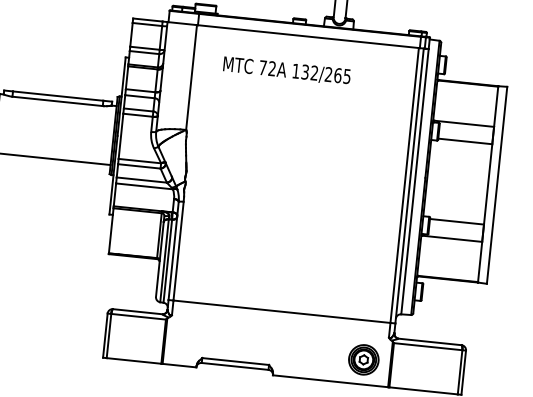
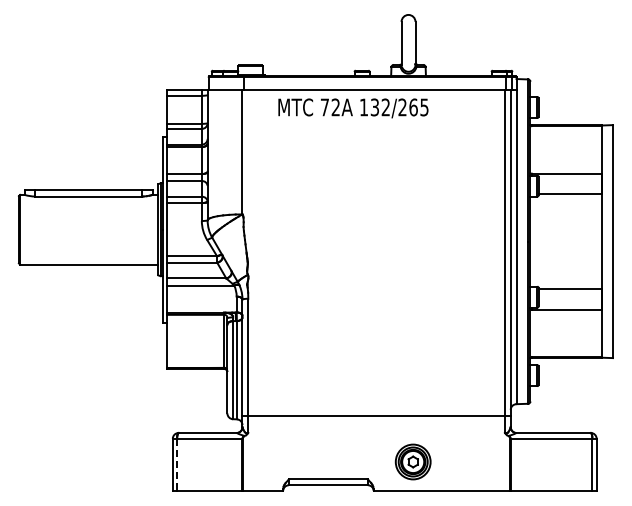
text: (287, 71) -> (353, 108), moved
line: (109, 336) -> (177, 465), solid -> dashed
part: (363, 359) -> (412, 461), moved

